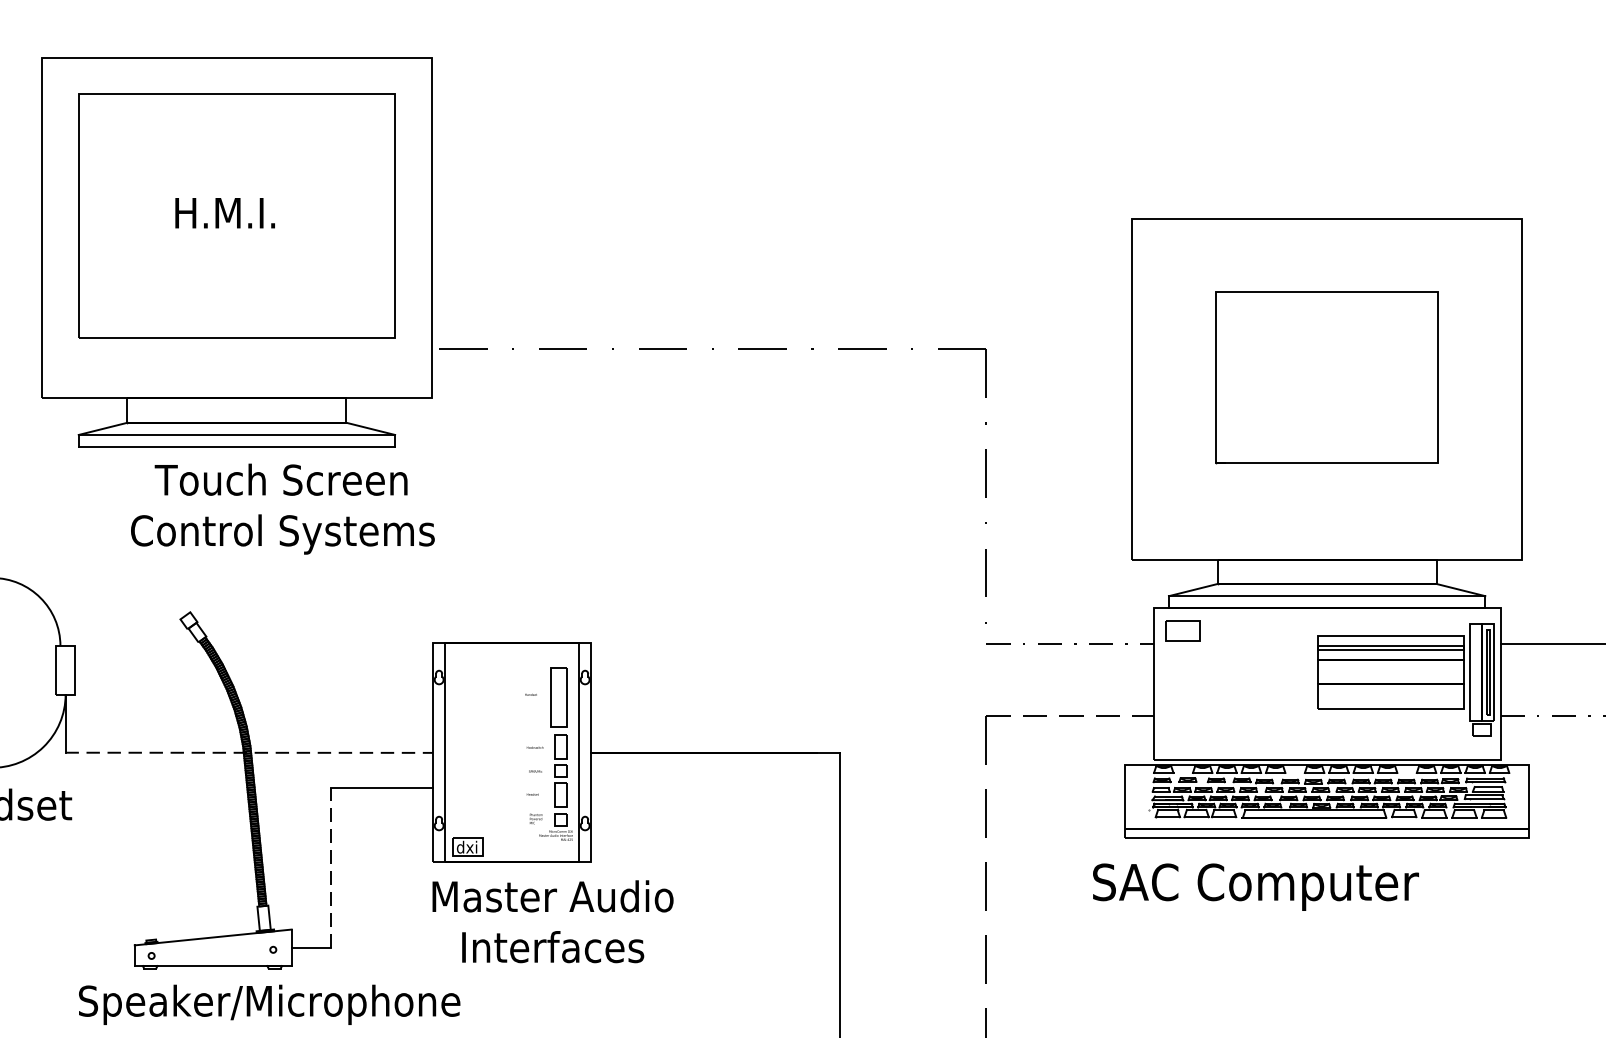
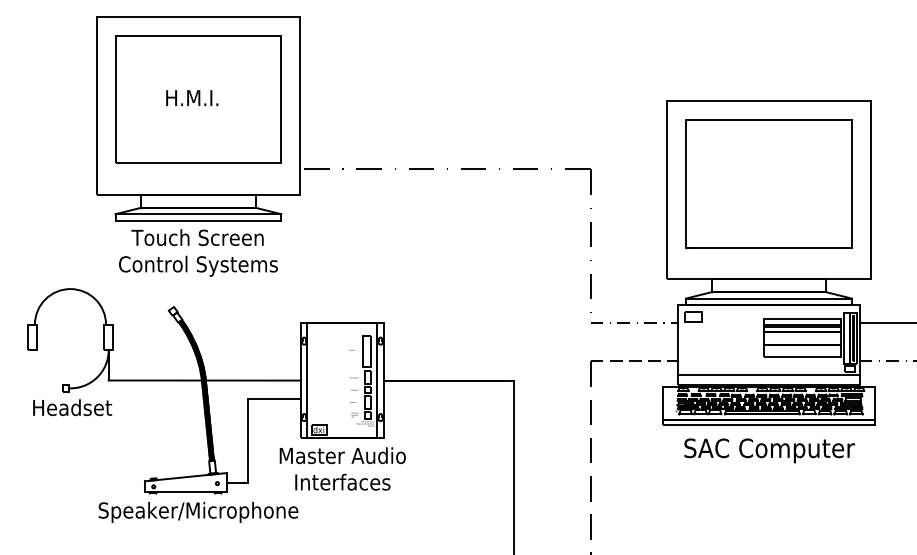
part: (1326, 378) -> (768, 184), size x1.43
text: (282, 508) -> (198, 252), moved
line: (1326, 741) -> (768, 374), added
line: (250, 752) -> (205, 380), dashed -> solid
line: (330, 867) -> (247, 440), dashed -> solid
text: (1255, 886) -> (769, 450), moved
text: (552, 920) -> (342, 468), moved
text: (269, 1004) -> (198, 512), moved

